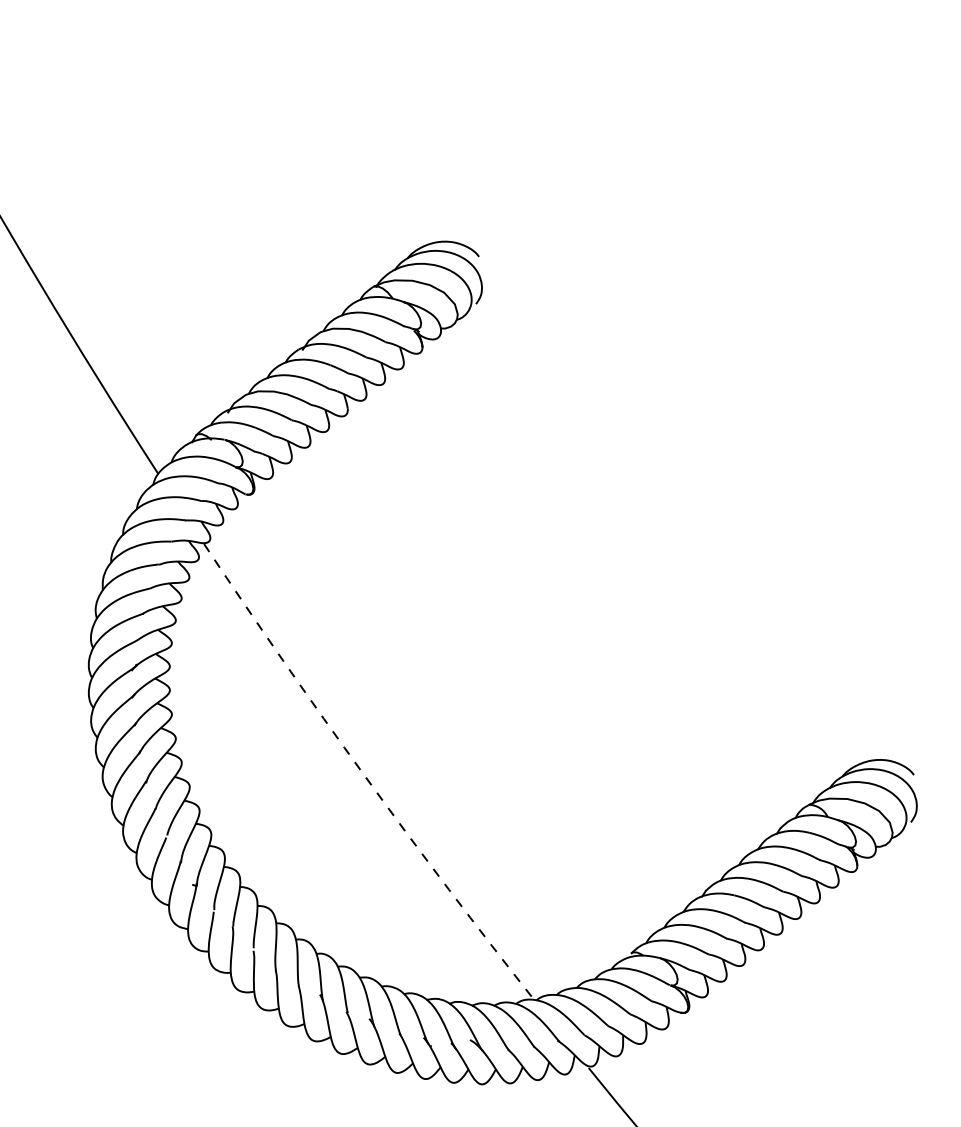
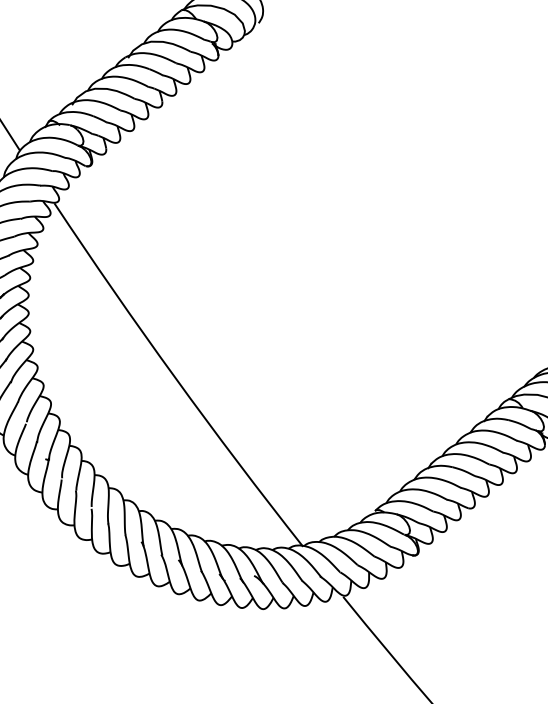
arc: (364, 776) -> (174, 377), dashed -> solid

